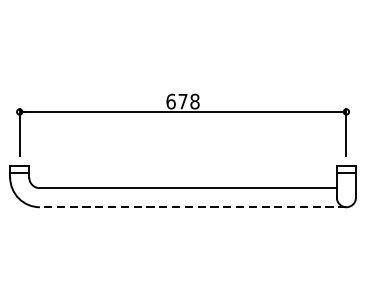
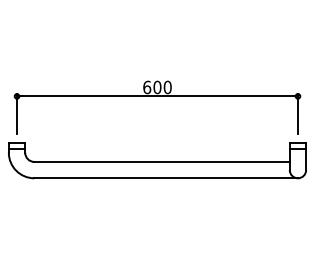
text: (188, 101) -> (162, 87), 678 -> 600
line: (193, 207) -> (166, 178), dashed -> solid

